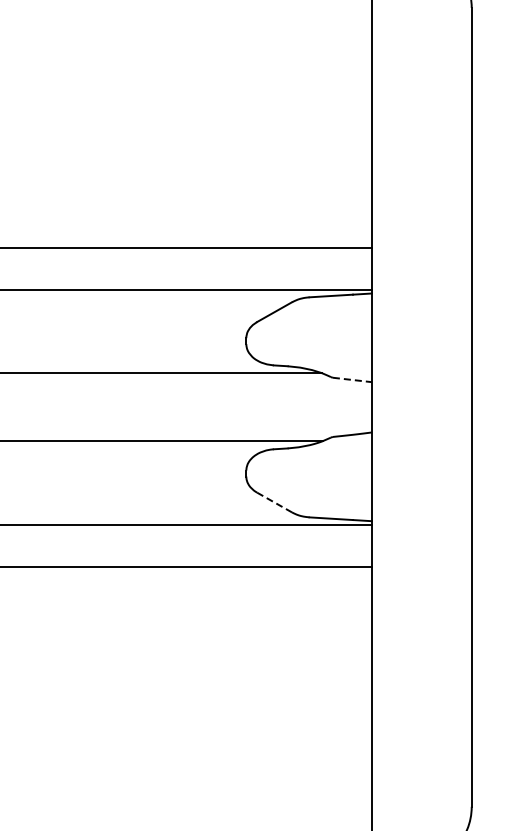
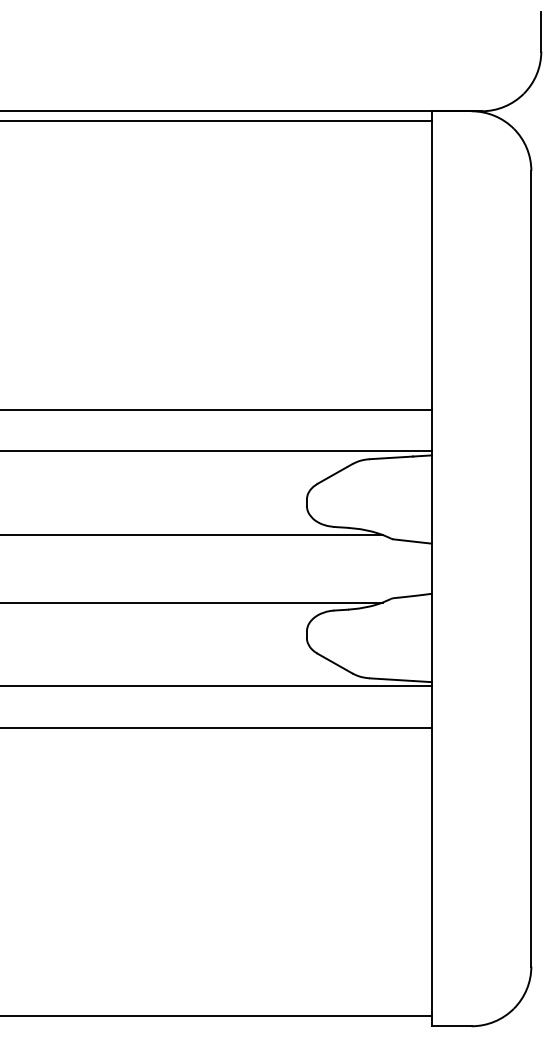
line: (352, 379) -> (412, 541), dashed -> solid
line: (275, 502) -> (335, 663), dashed -> solid

